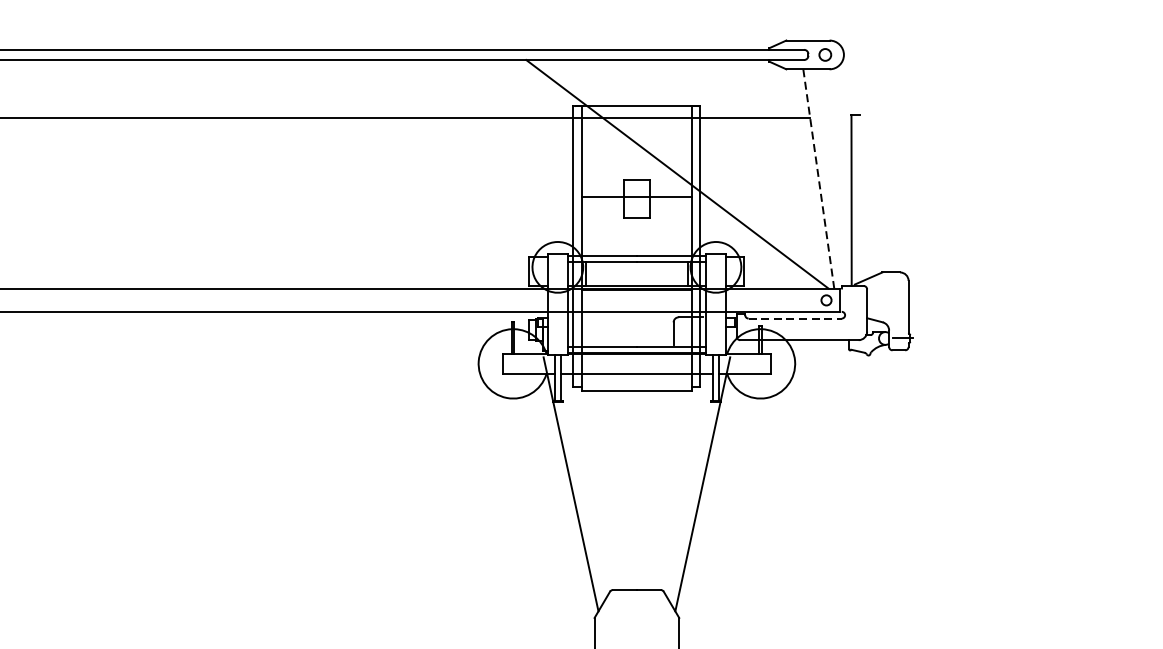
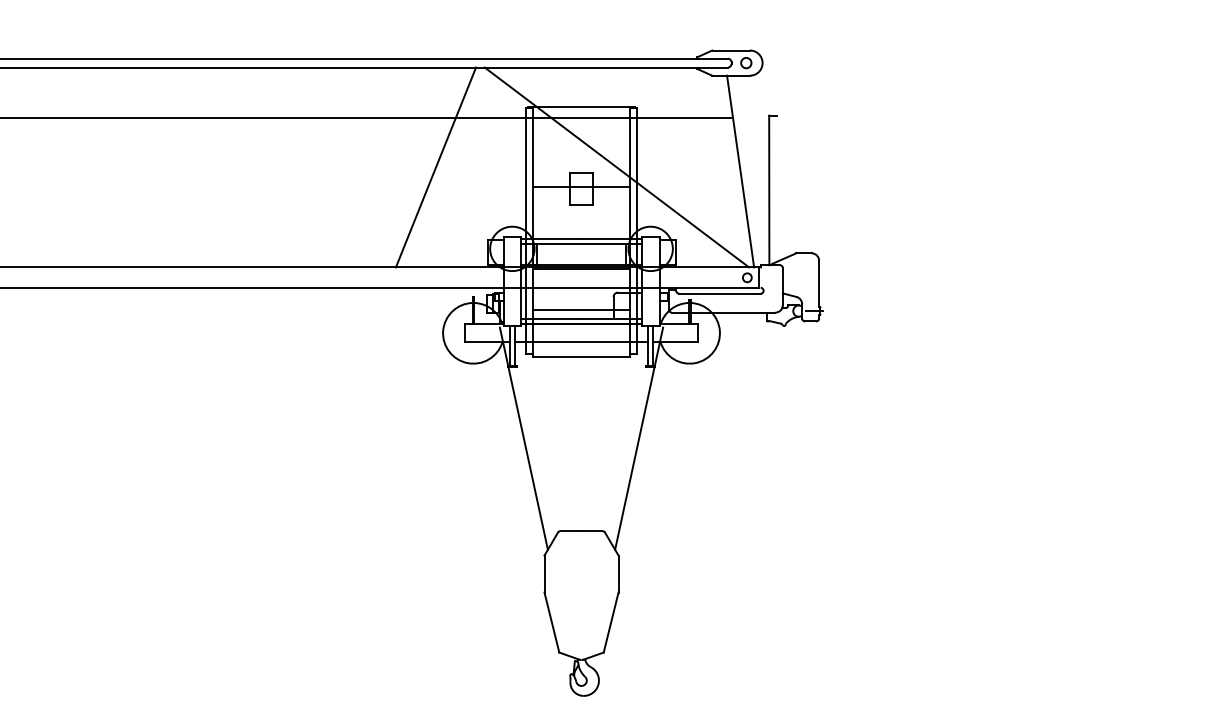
line: (469, 174) -> (435, 167), added
line: (818, 178) -> (740, 171), dashed -> solid
line: (794, 318) -> (719, 293), dashed -> solid
line: (636, 336) -> (581, 309), added

